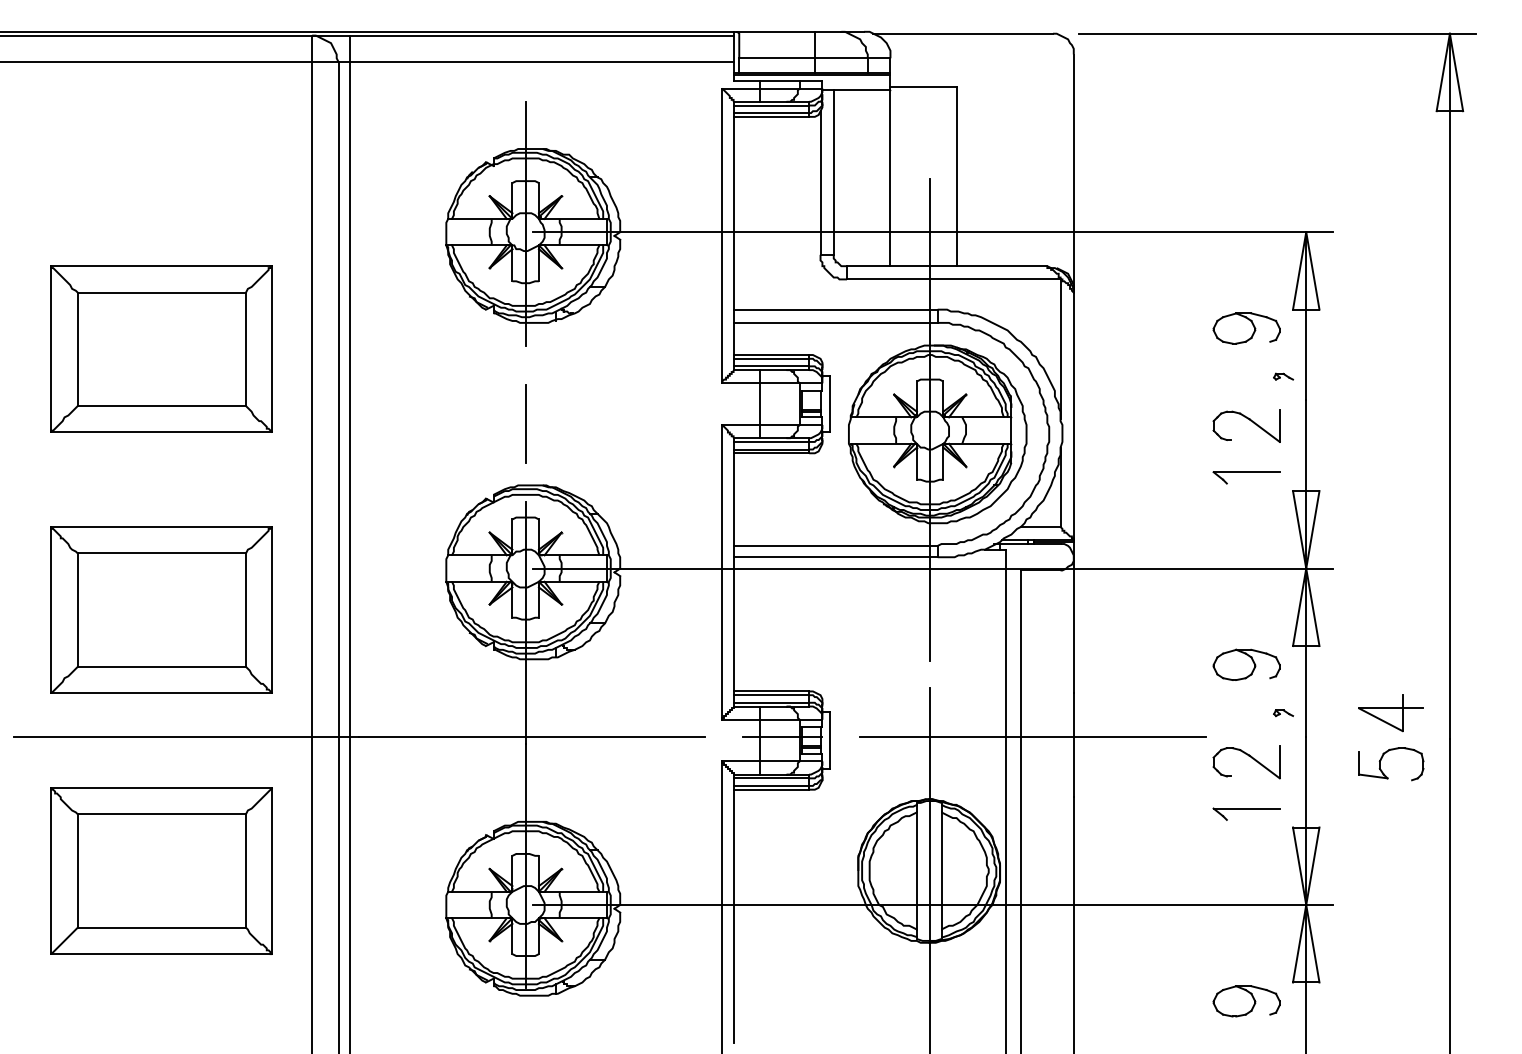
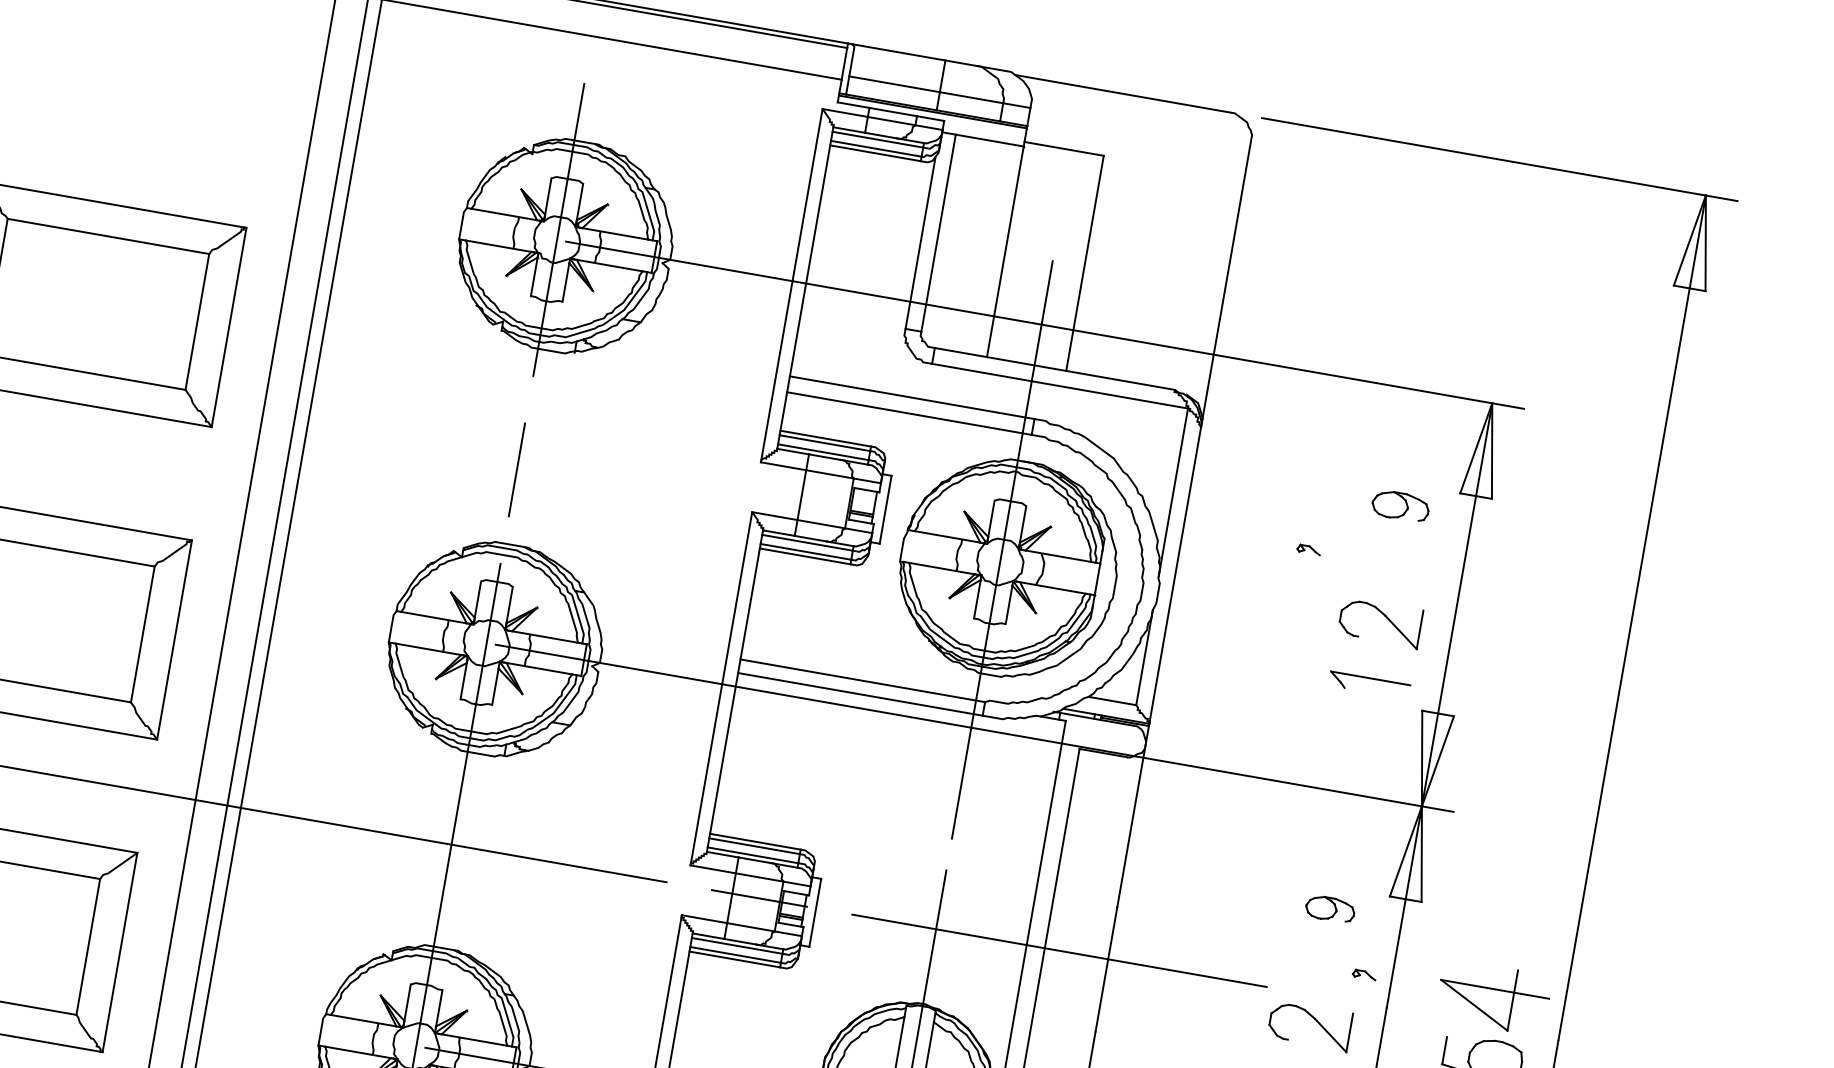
part: (1246, 328) -> (1400, 506), size x0.7
part: (1283, 376) -> (1309, 549), moved
part: (1246, 664) -> (1330, 908), size x0.6
part: (1390, 713) -> (1492, 997), size x1.4

